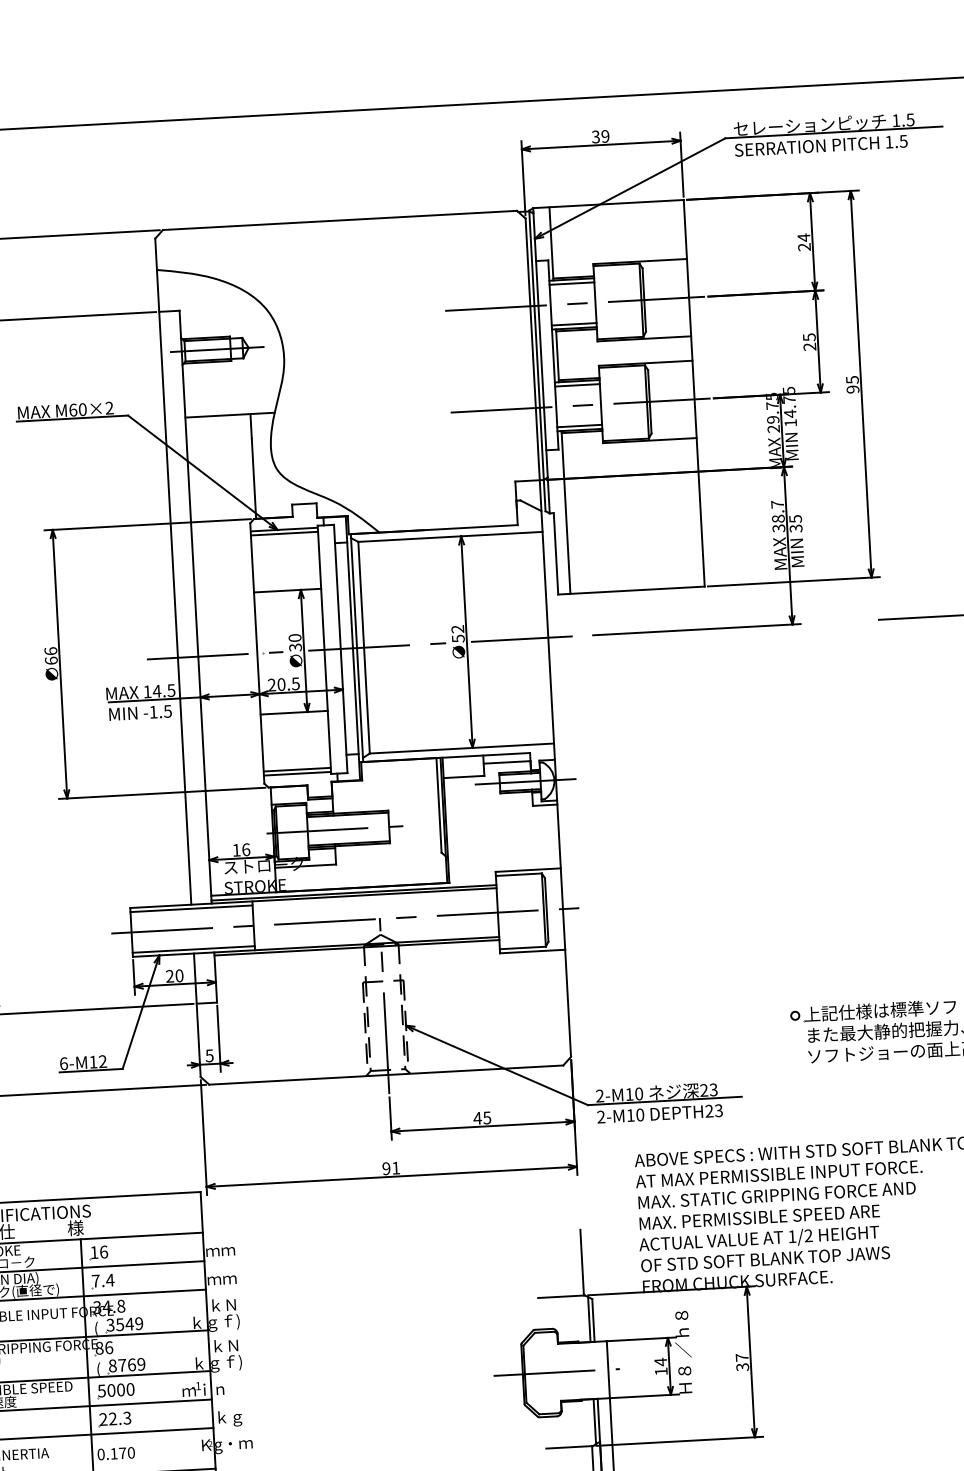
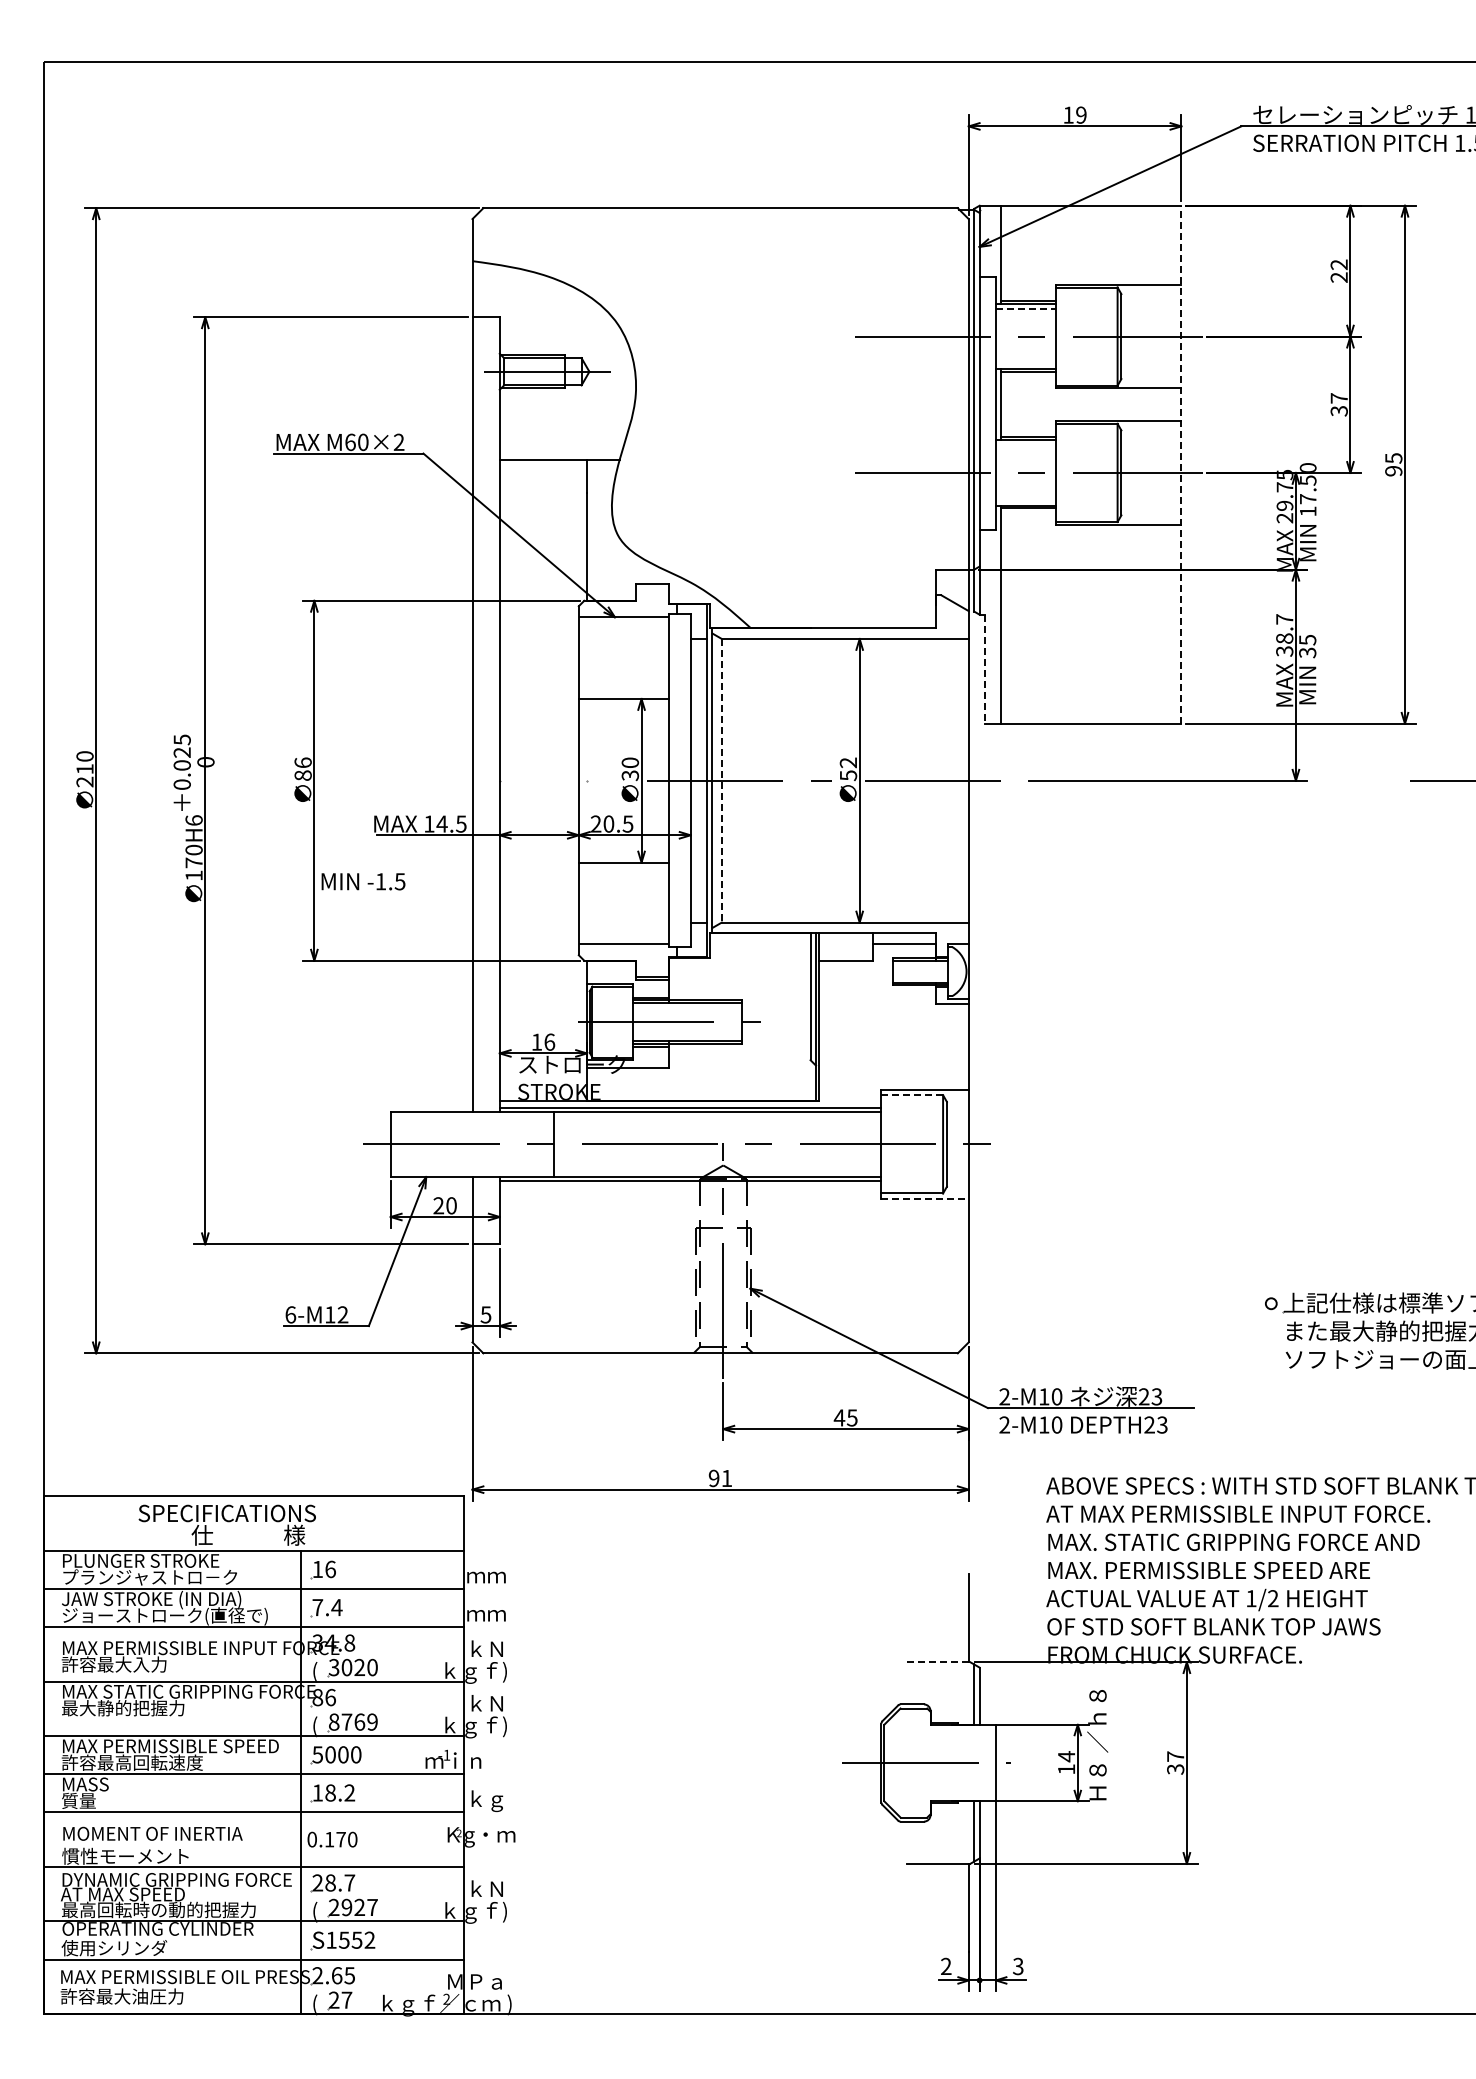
text: (595, 136) -> (1068, 114), 39 -> 19
text: (803, 237) -> (1338, 264), 24 -> 22
line: (571, 283) -> (1025, 309), solid -> dashed
line: (573, 324) -> (1025, 363), removed
text: (809, 341) -> (1338, 404), 25 -> 37
line: (577, 385) -> (1025, 445), removed
line: (694, 393) -> (1181, 464), solid -> dashed
text: (789, 402) -> (1307, 483), 14.75 -> 17.50
line: (579, 426) -> (1025, 500), removed
line: (284, 533) -> (623, 622), removed
line: (556, 554) -> (985, 669), solid -> dashed
line: (363, 647) -> (721, 780), solid -> dashed
line: (214, 655) -> (521, 780), removed
text: (50, 660) -> (302, 775), 66 -> 86
text: (140, 712) -> (363, 881), moved
line: (297, 769) -> (623, 938), removed
line: (523, 781) -> (925, 971), removed
line: (519, 874) -> (912, 1095), solid -> dashed
line: (191, 909) -> (472, 1117), removed
line: (193, 949) -> (472, 1171), removed
line: (532, 951) -> (925, 1198), solid -> dashed
line: (562, 1296) -> (939, 1662), solid -> dashed
text: (129, 1324) -> (359, 1667), 3549 -> 3020
text: (115, 1418) -> (333, 1792), 22.3 -> 18.2

